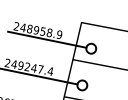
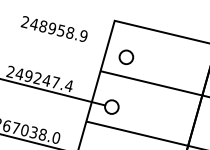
line: (47, 39) -> (66, 41), removed

